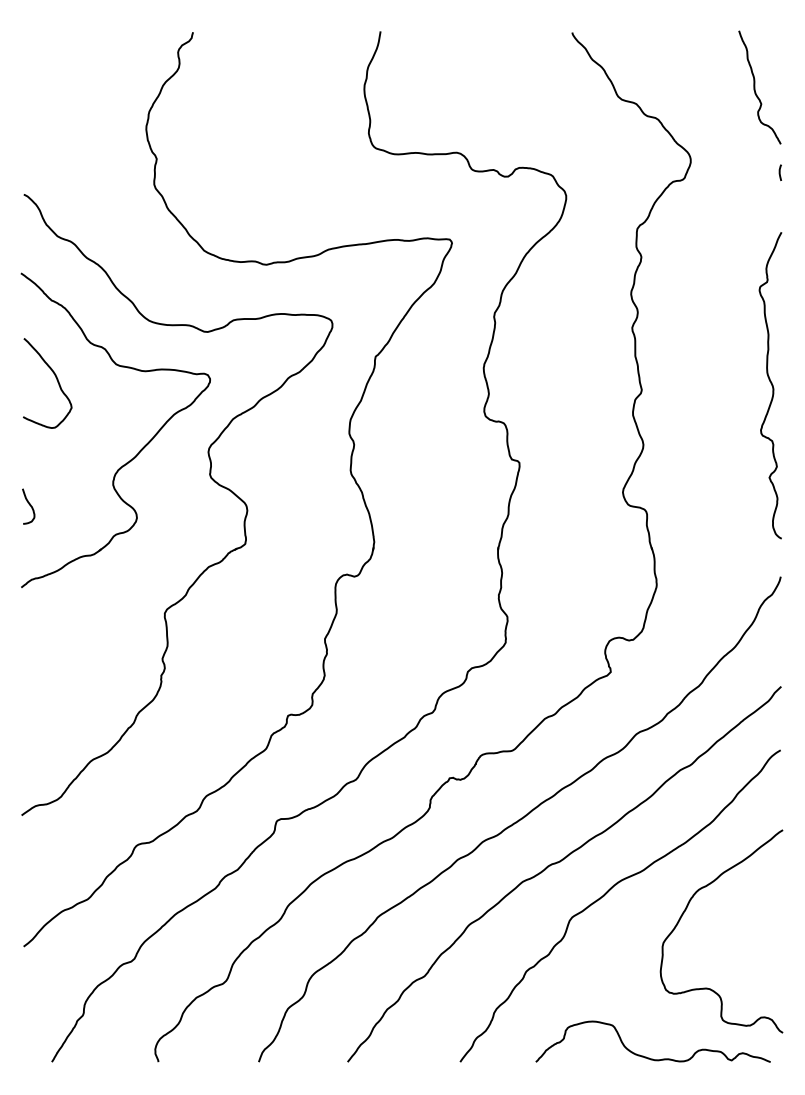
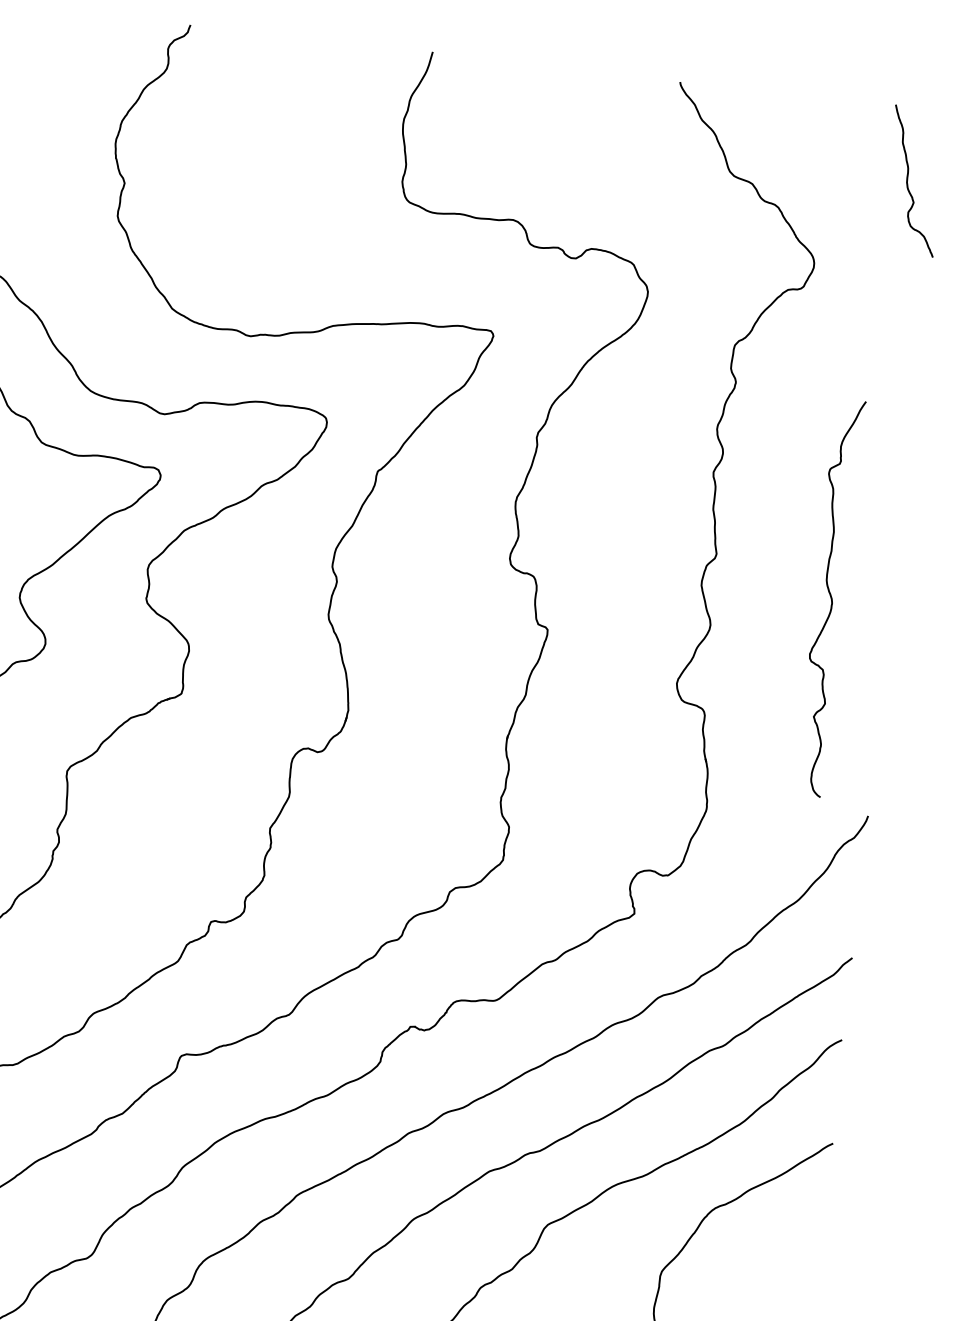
line: (779, 172) -> (926, 293), removed
curve: (771, 385) -> (830, 597), moved

